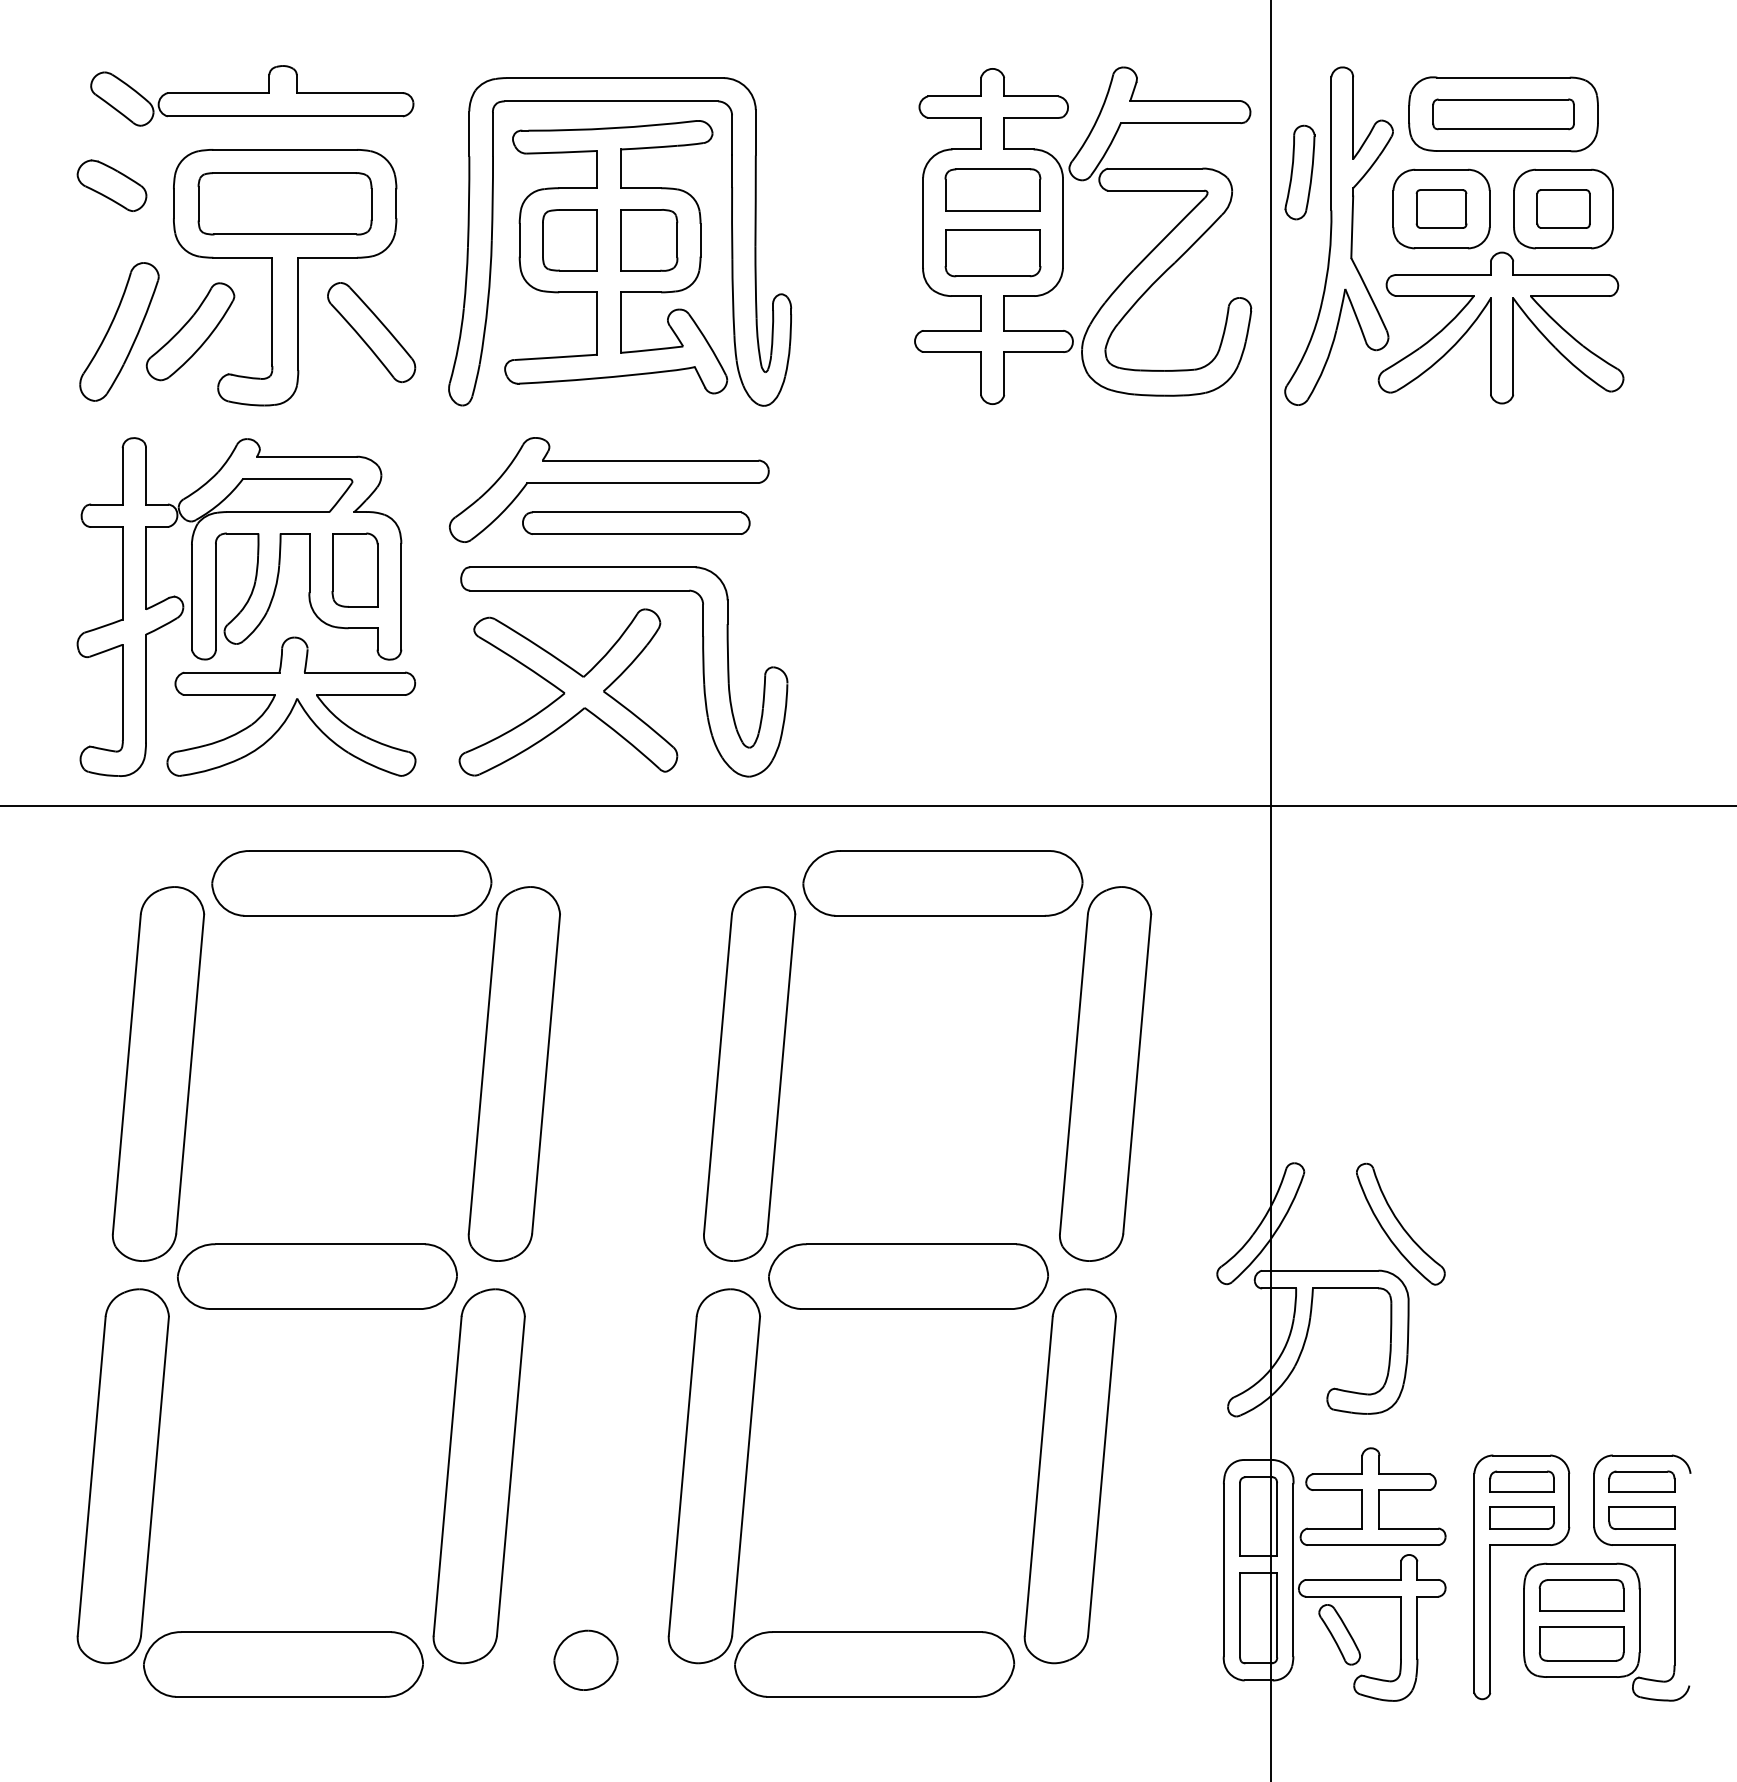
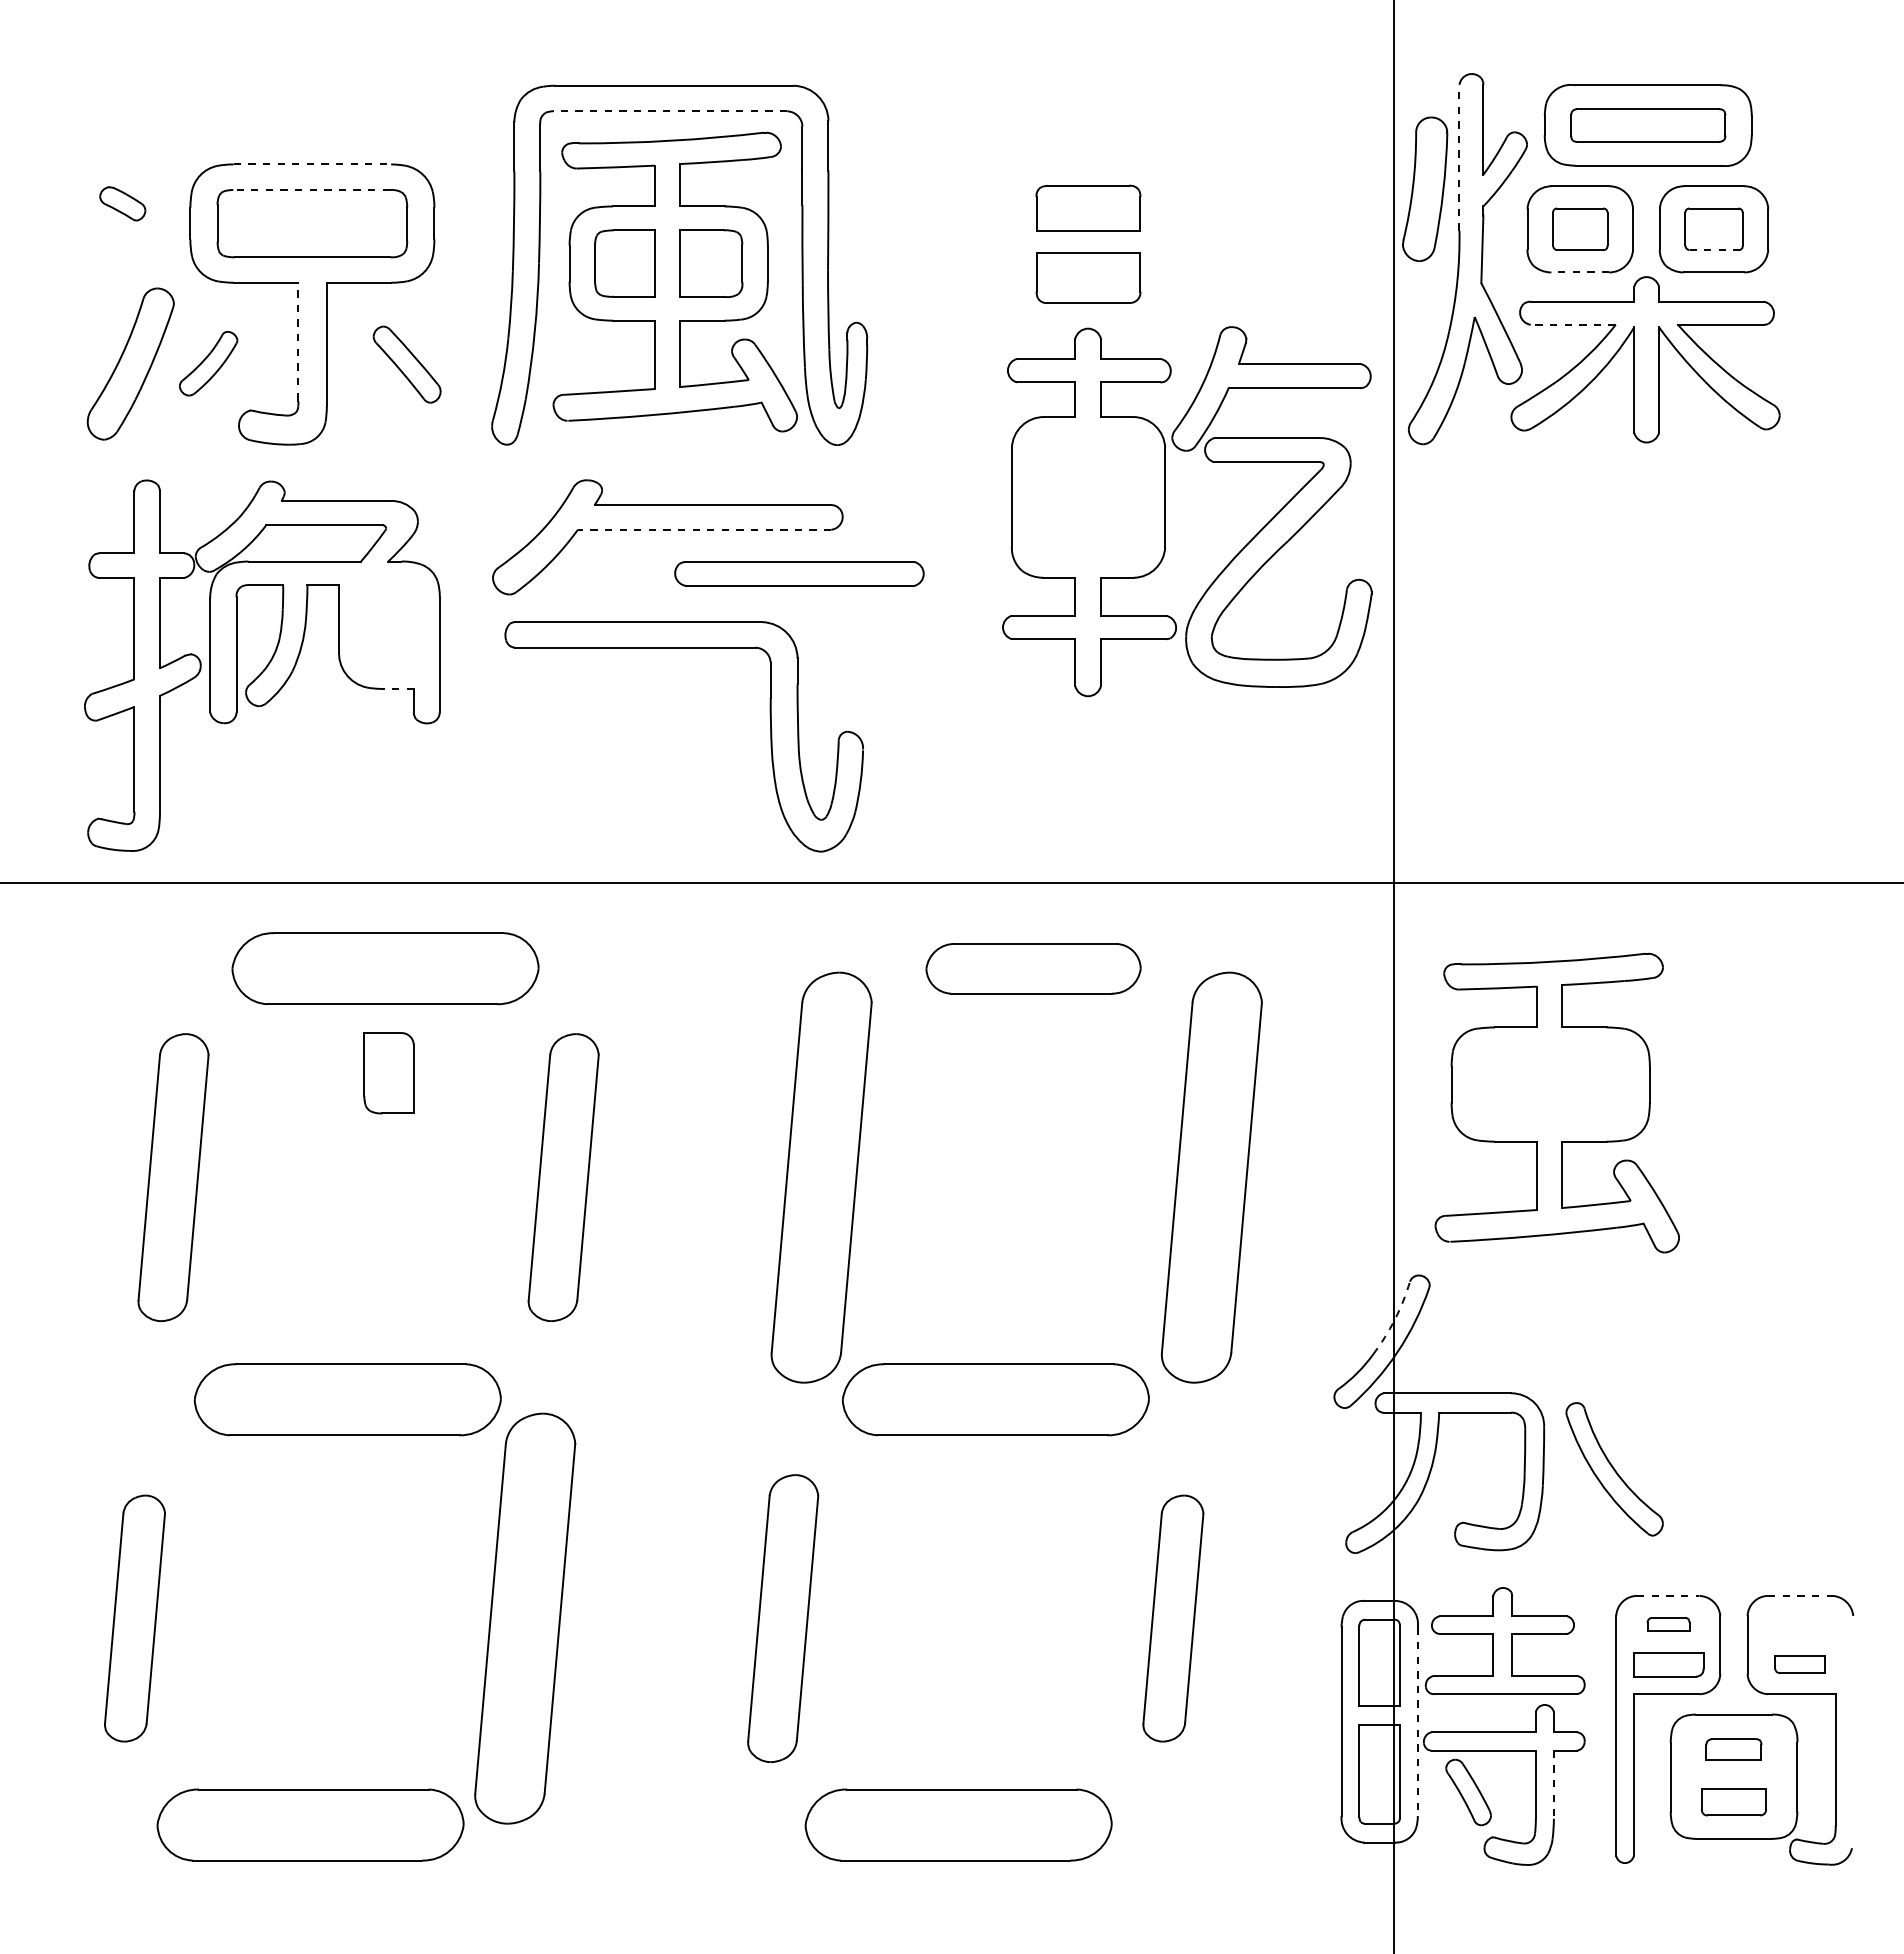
part: (251, 95) -> (275, 104), removed
line: (610, 101) -> (669, 111), solid -> dashed
line: (1331, 143) -> (1459, 157), solid -> dashed
line: (285, 149) -> (312, 164), solid -> dashed
line: (284, 172) -> (311, 189), solid -> dashed
part: (1299, 172) -> (1424, 189), size x1.4
part: (111, 185) -> (122, 203), size x0.6
line: (1563, 228) -> (1714, 250), solid -> dashed
part: (1063, 235) -> (1165, 511), moved
line: (1441, 248) -> (1580, 272), solid -> dashed
line: (1434, 295) -> (1572, 324), solid -> dashed
line: (272, 311) -> (298, 341), solid -> dashed
part: (190, 331) -> (208, 363), size x0.6
part: (370, 332) -> (406, 364), size x0.7
line: (642, 482) -> (704, 529), solid -> dashed
part: (636, 522) -> (799, 573), moved
part: (354, 570) -> (388, 1073), moved
line: (362, 627) -> (397, 688), solid -> dashed
part: (567, 692) -> (622, 759), removed
part: (291, 706) -> (319, 774), removed
part: (942, 883) -> (1033, 968), size x0.7
part: (1419, 1005) -> (1556, 1102), added
part: (158, 1073) -> (173, 1177), size x0.7
part: (514, 1073) -> (563, 1177), size x0.7
arc: (1272, 1203) -> (1394, 1319), solid -> dashed
part: (1400, 1224) -> (1614, 1469), moved
line: (1522, 1455) -> (1668, 1595), solid -> dashed
line: (1642, 1455) -> (1800, 1595), solid -> dashed
part: (122, 1476) -> (134, 1618), size x0.6
part: (714, 1476) -> (783, 1618), size x0.7
part: (1070, 1476) -> (1173, 1618), size x0.6
part: (1522, 1481) -> (1668, 1624), size x0.6
part: (1641, 1481) -> (1799, 1624), removed
part: (1641, 1518) -> (1799, 1664), size x0.7
line: (1293, 1570) -> (1417, 1722), solid -> dashed
part: (1581, 1595) -> (1733, 1749), size x0.6
line: (1417, 1628) -> (1553, 1785), solid -> dashed
part: (1581, 1643) -> (1733, 1802), size x0.7
part: (585, 1660) -> (641, 1820), removed

